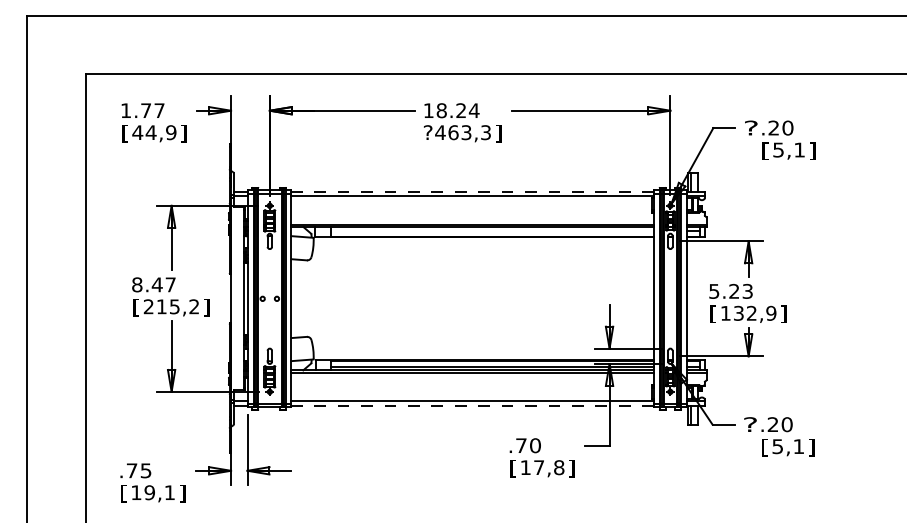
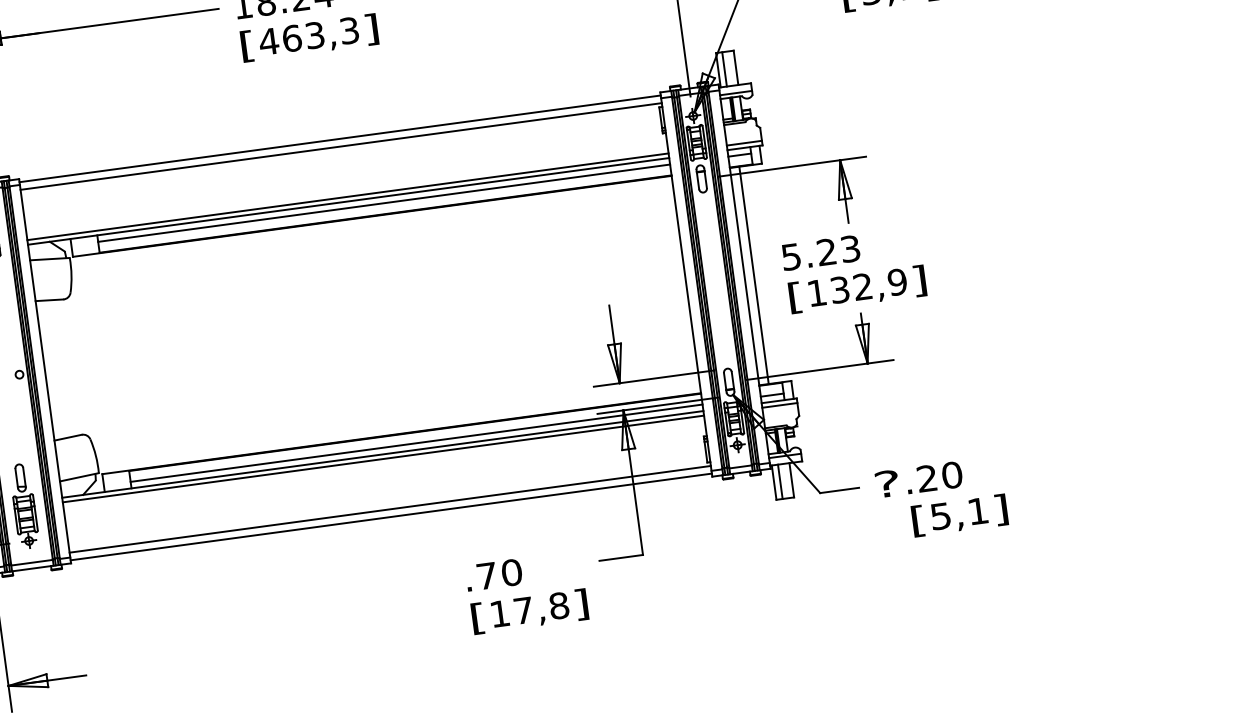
text: (427, 133) -> (246, 46), ? -> [
line: (472, 191) -> (339, 138), dashed -> solid
line: (491, 231) -> (382, 204), added
line: (692, 298) -> (754, 274), added
line: (472, 405) -> (390, 516), dashed -> solid

